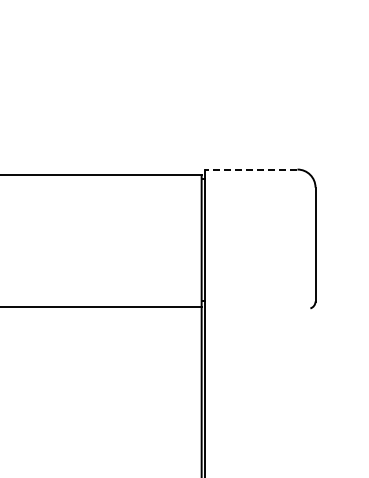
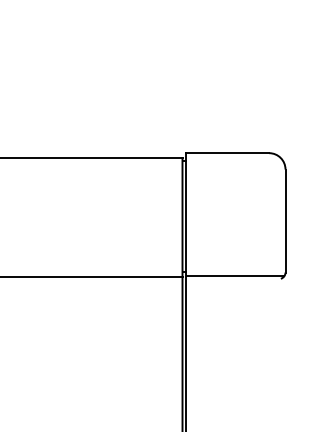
line: (250, 169) -> (226, 153), dashed -> solid
line: (260, 305) -> (235, 276), added

